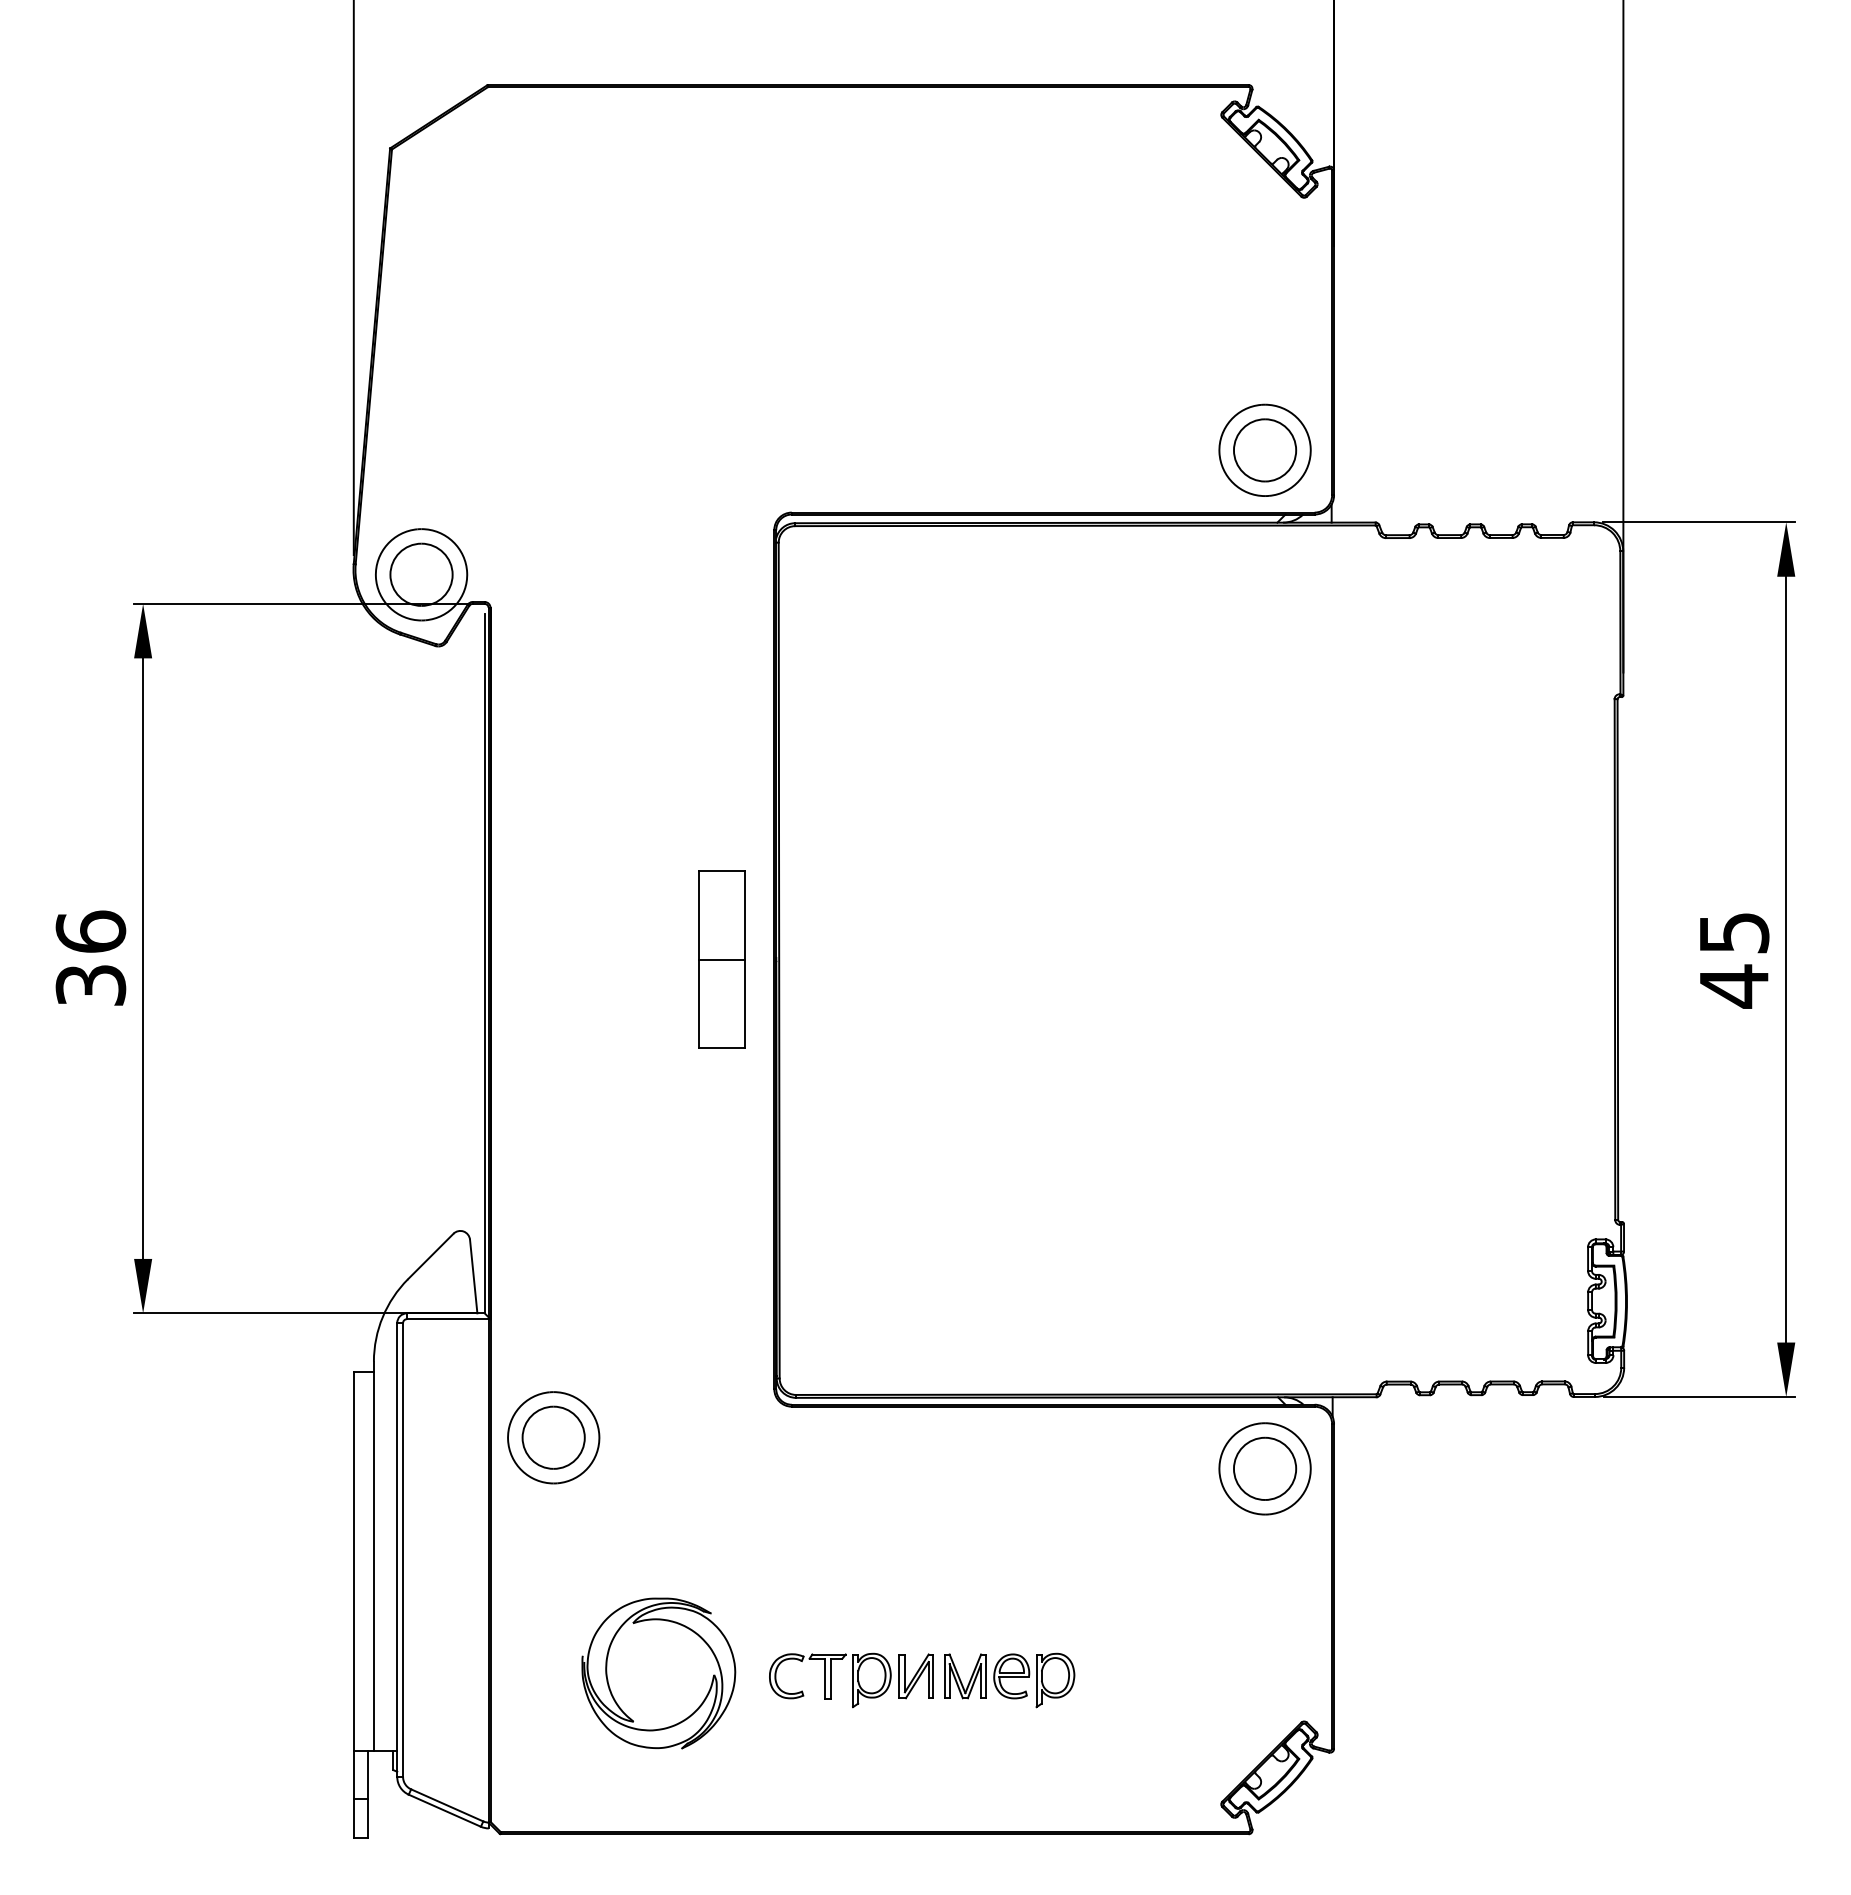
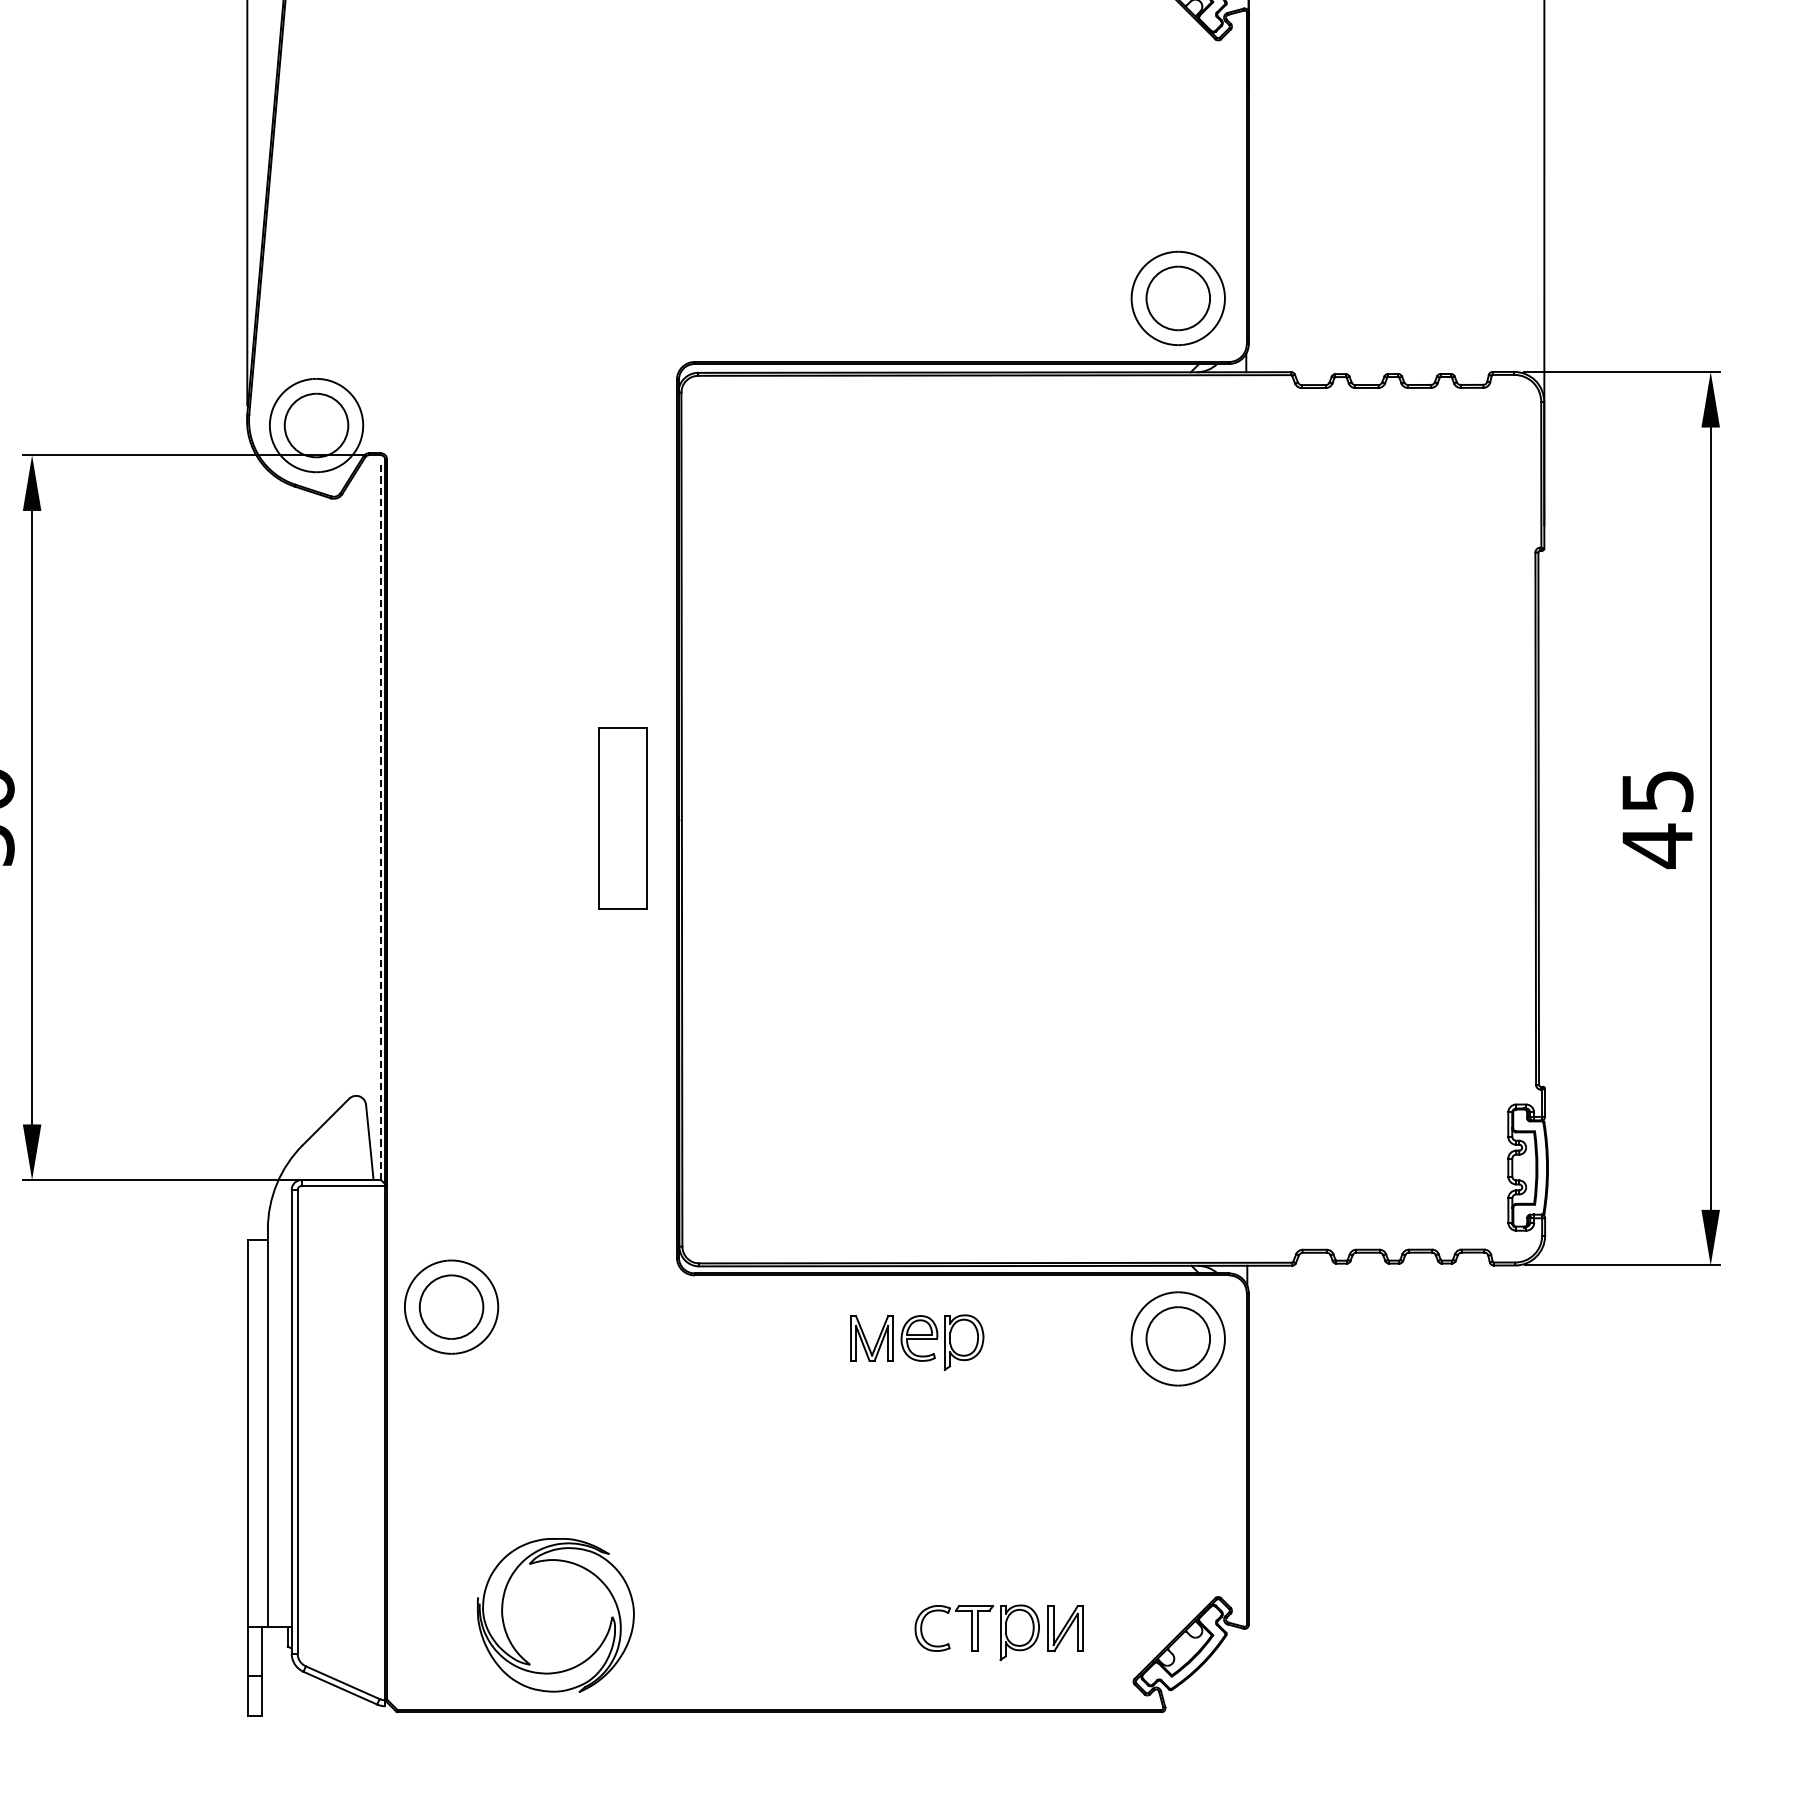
line: (721, 959) -> (622, 818), removed
line: (484, 963) -> (380, 822), solid -> dashed
part: (851, 1680) -> (998, 1632), moved
part: (1009, 1680) -> (917, 1342), moved
part: (611, 1690) -> (507, 1632), moved

